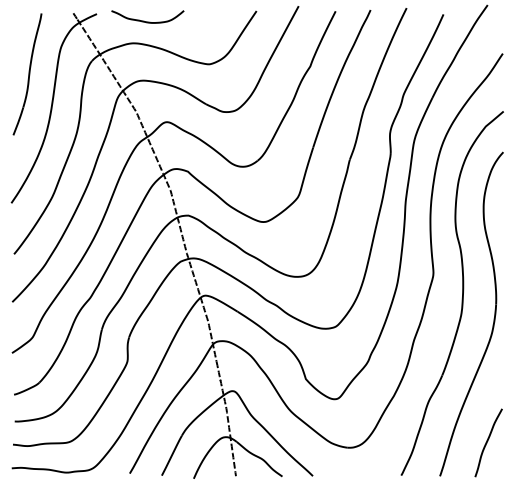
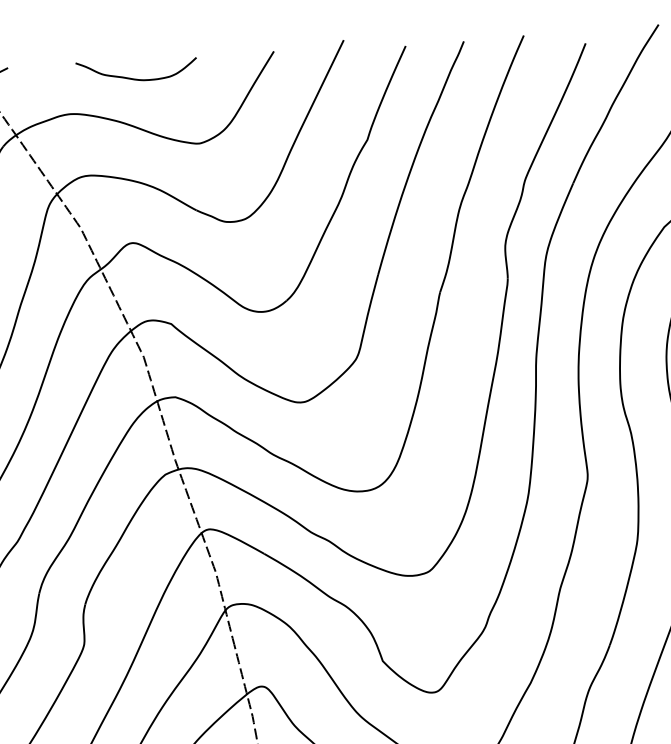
curve: (144, 20) -> (131, 76), moved

